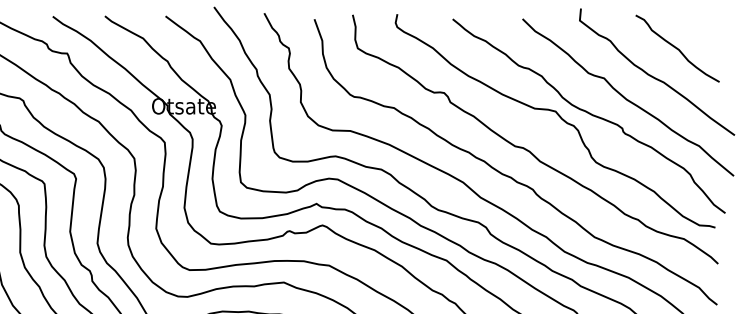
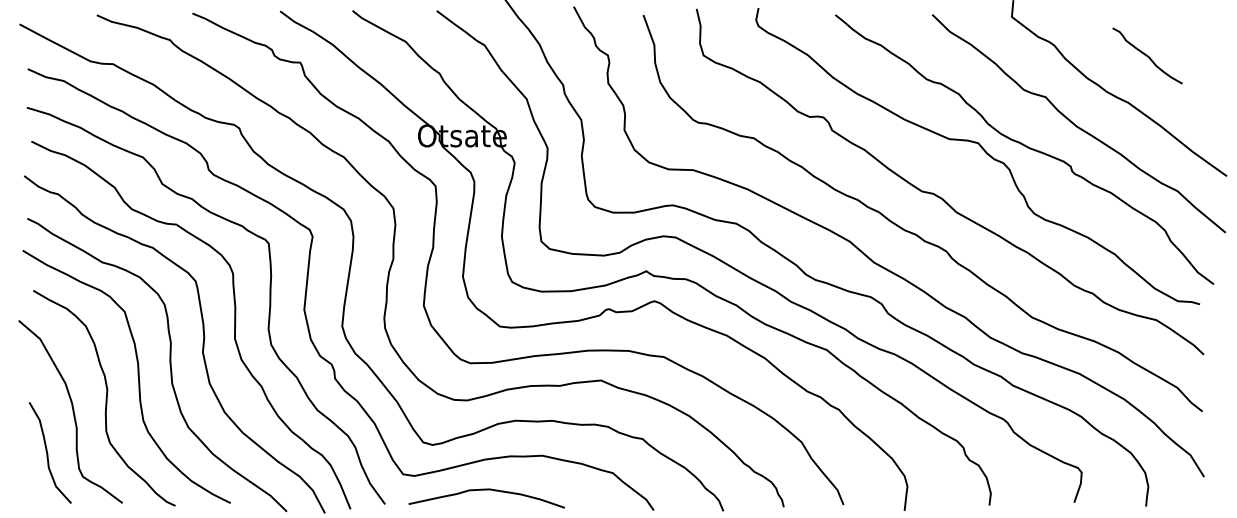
part: (677, 48) -> (1147, 55), size x0.6

